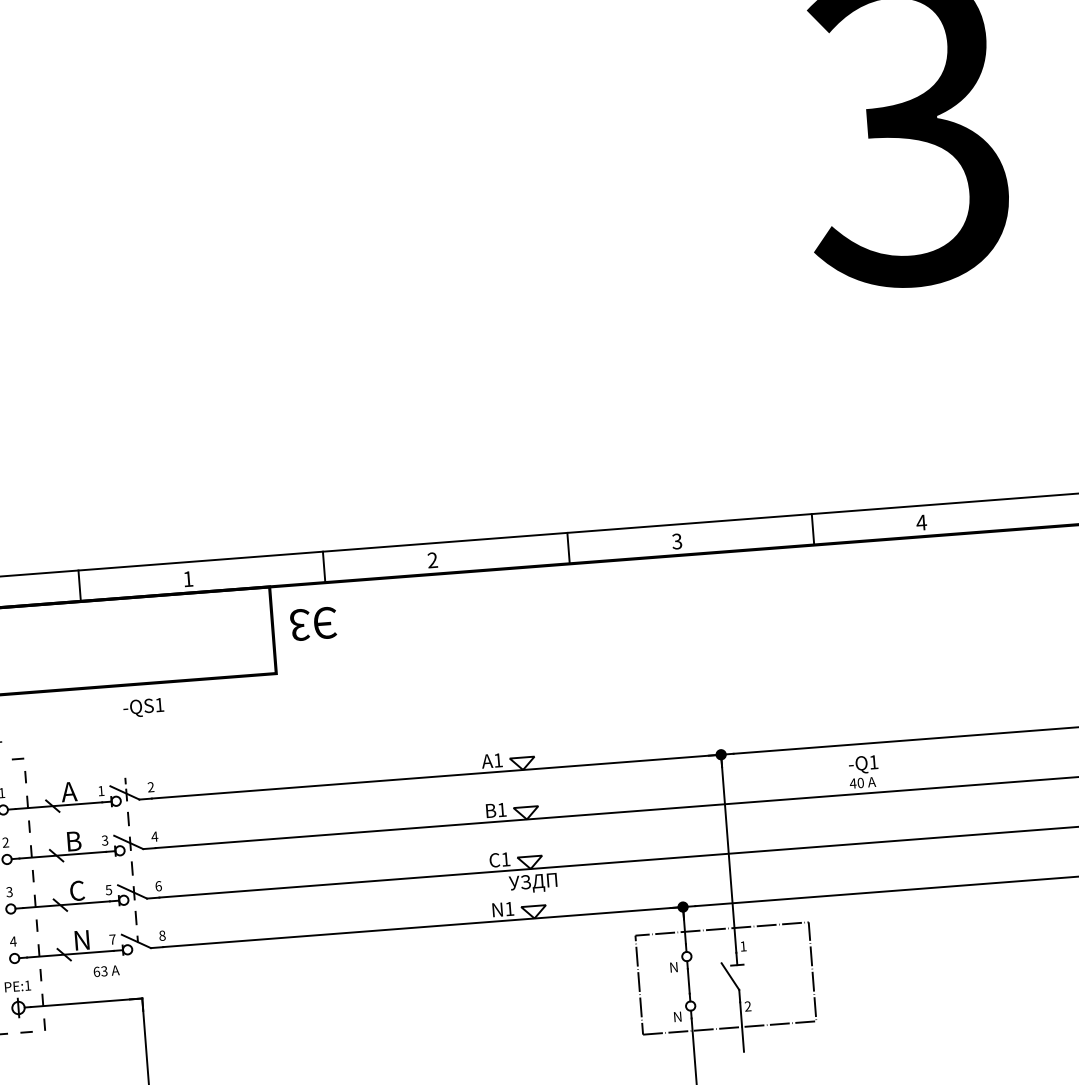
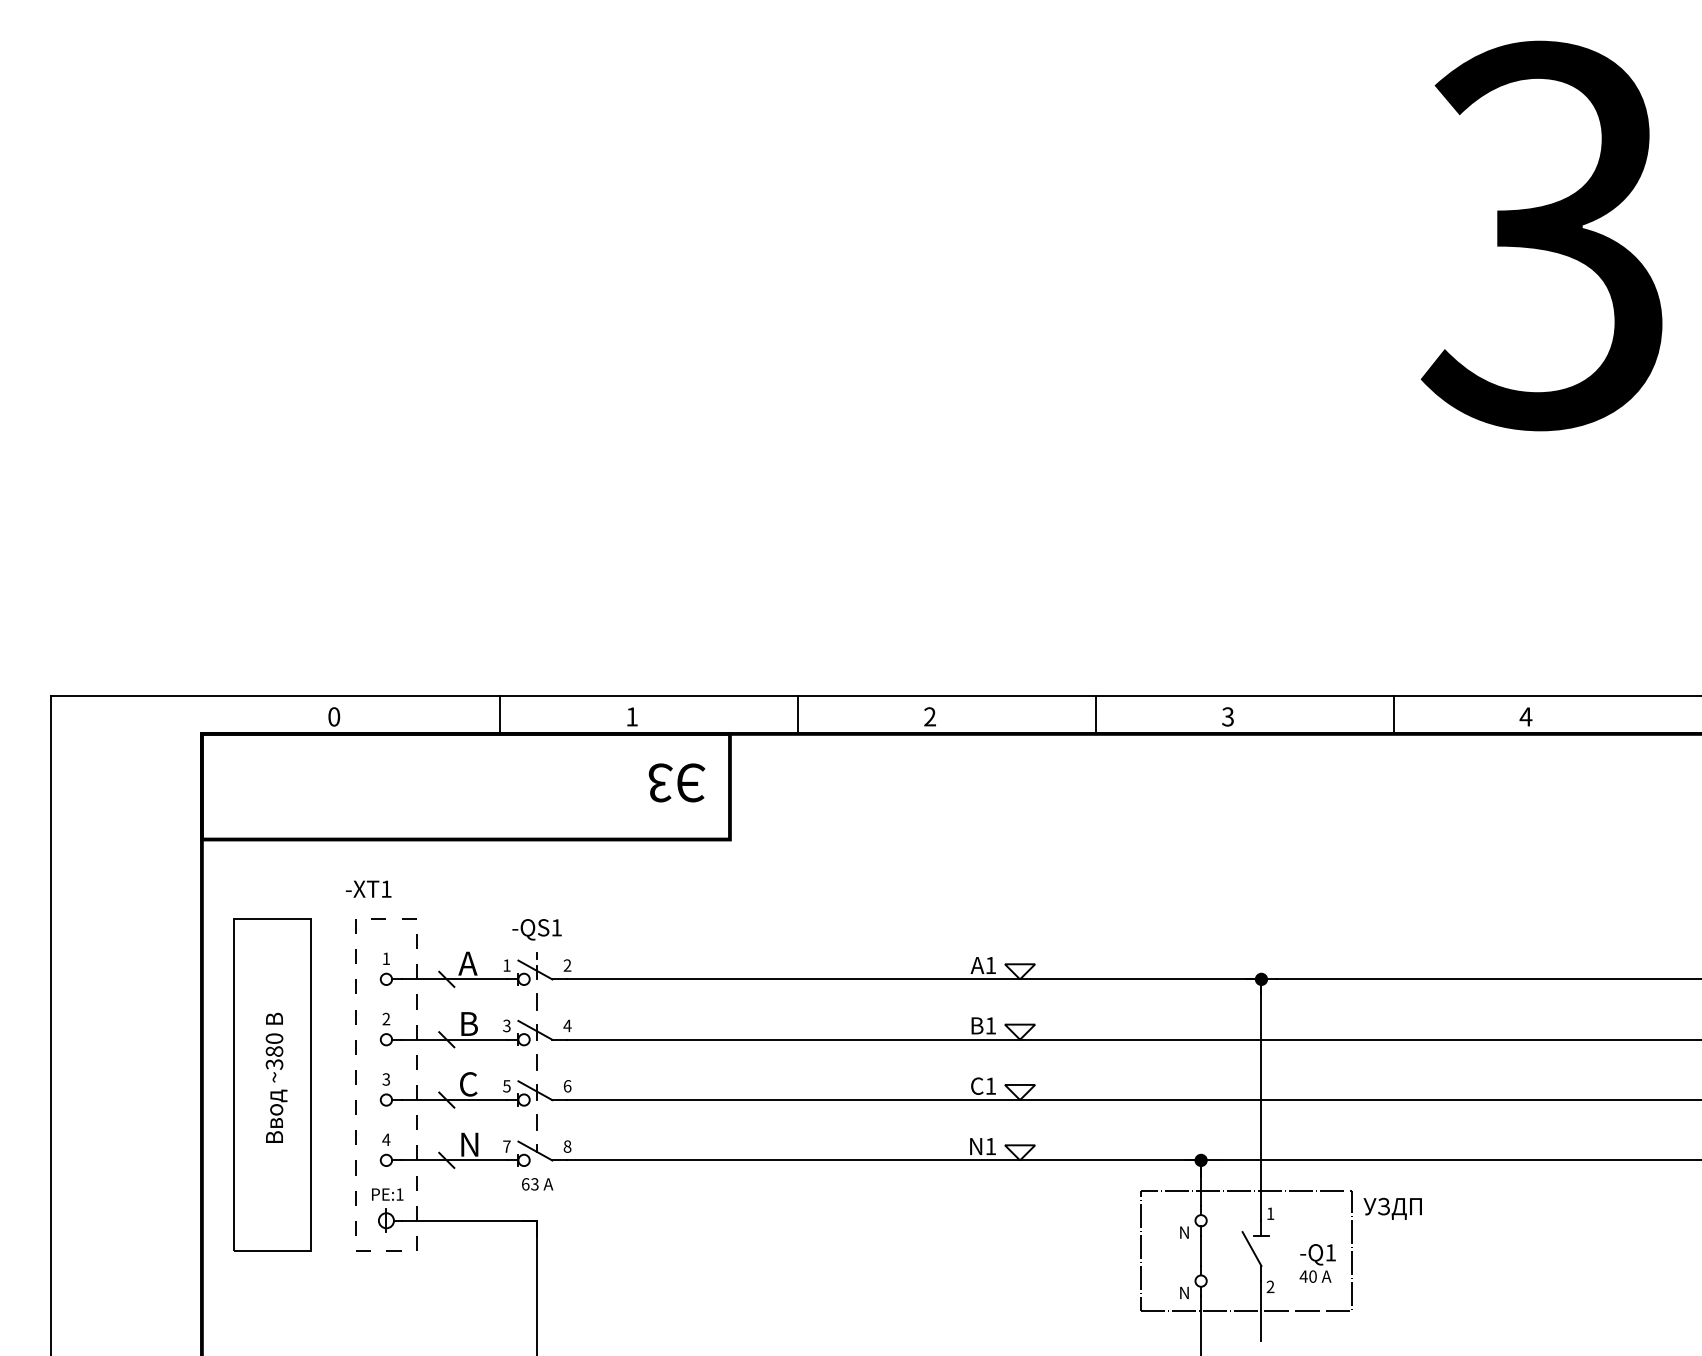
text: (313, 623) -> (676, 782), moved
text: (143, 707) -> (536, 929), moved
text: (863, 771) -> (1317, 1263), moved
text: (533, 883) -> (1392, 1208), moved
text: (106, 971) -> (537, 1184), moved

